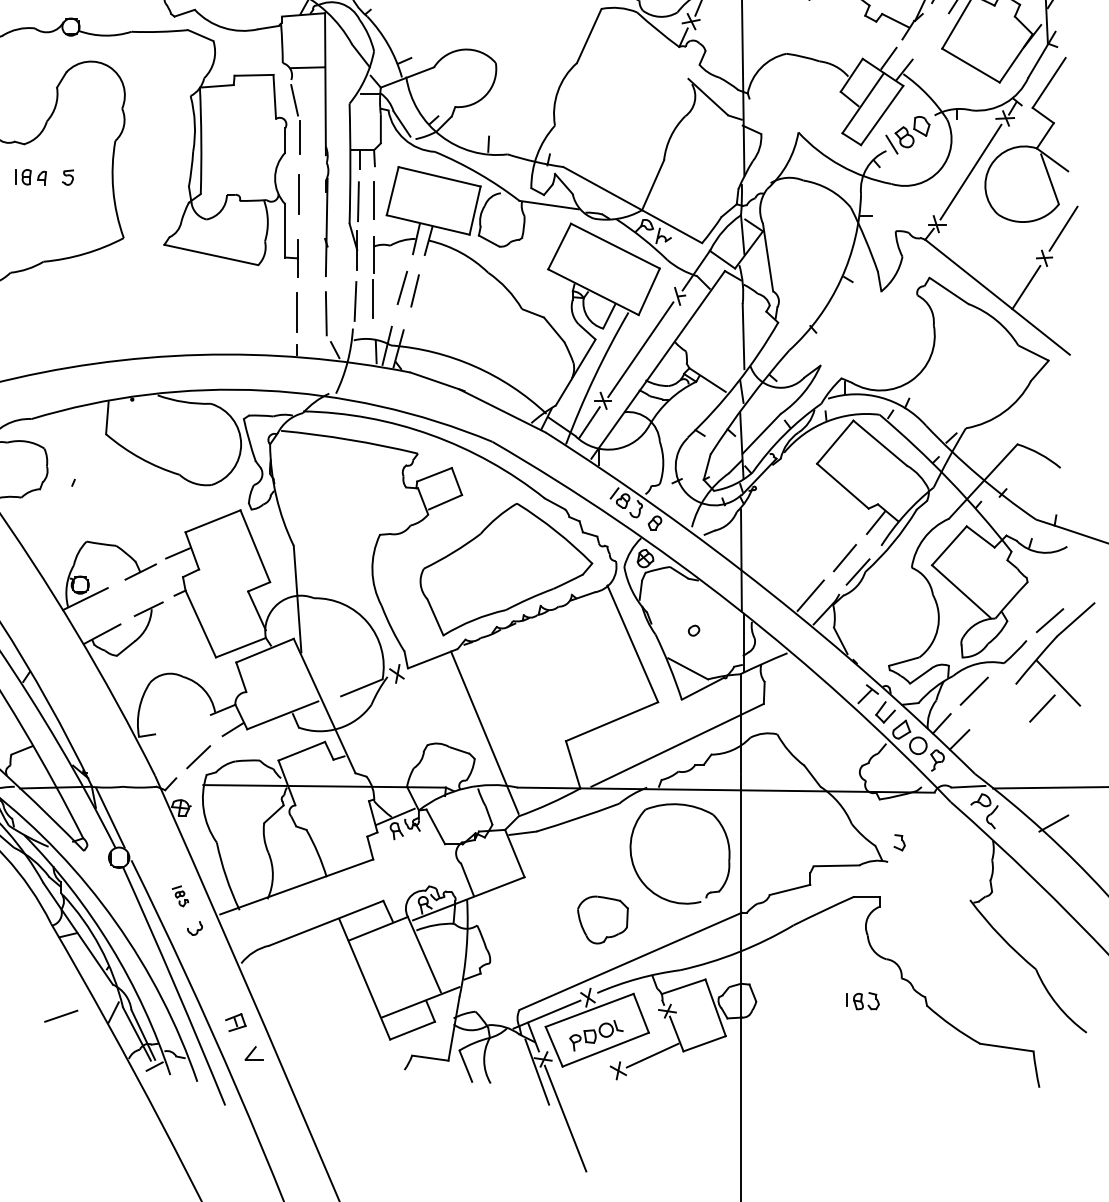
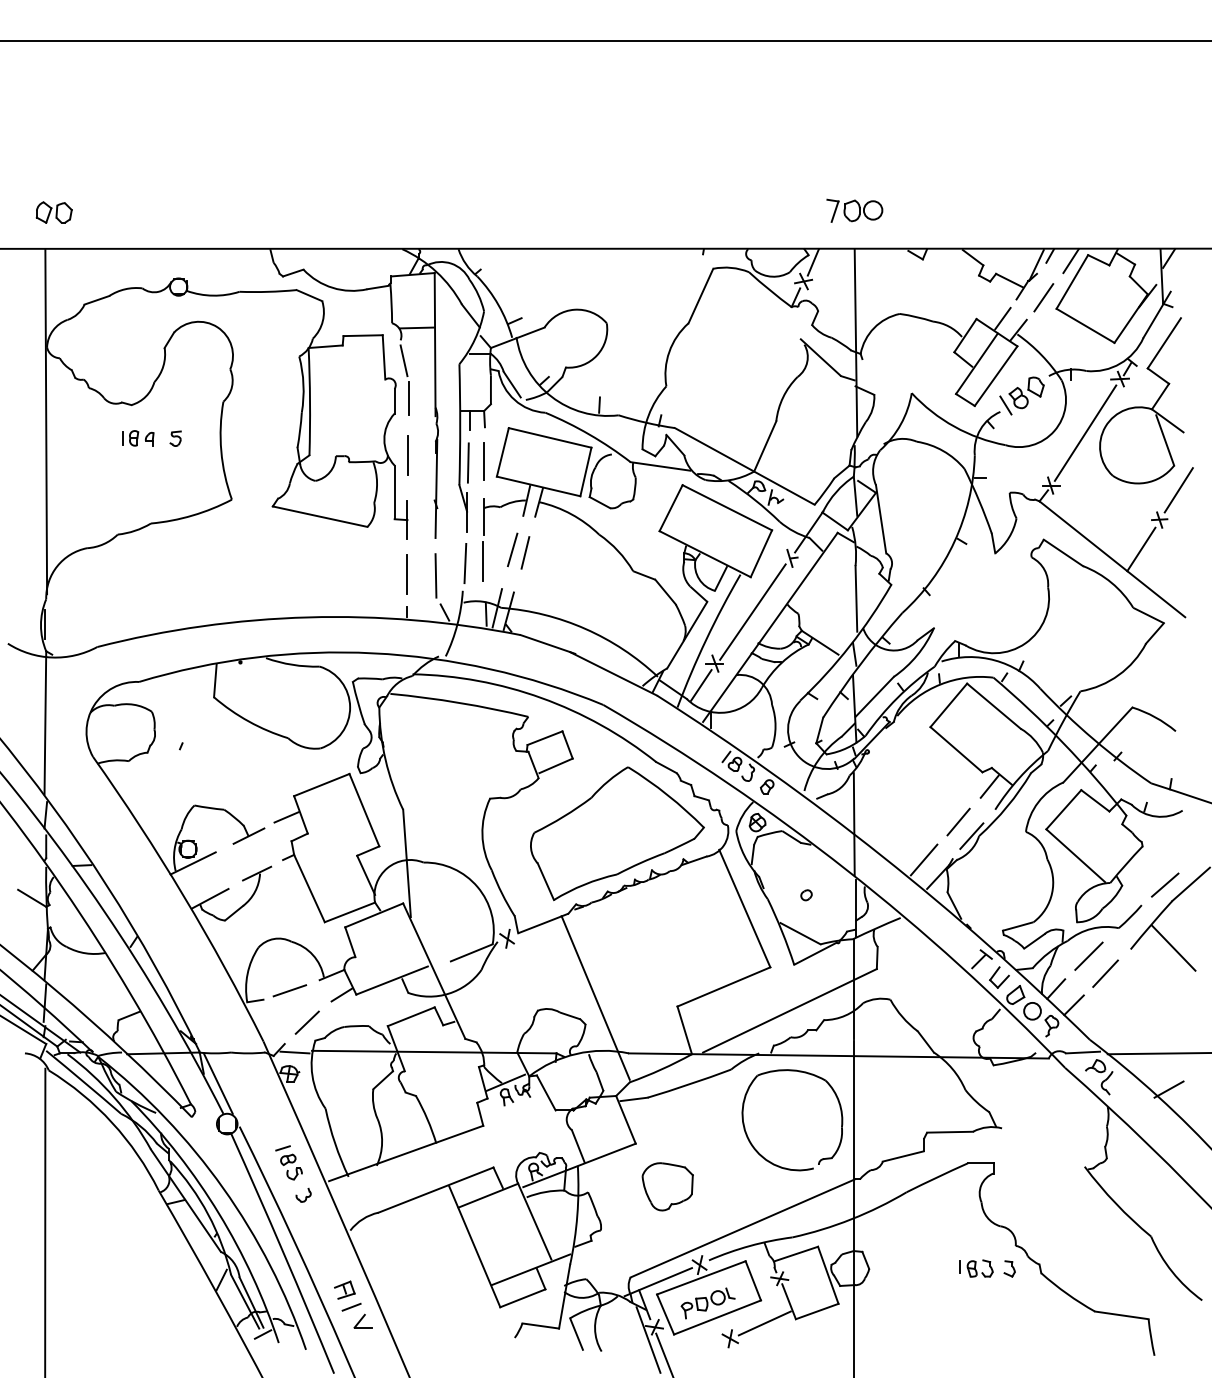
line: (929, 37) -> (1043, 297), added
line: (1042, 708) -> (1105, 973), moved
line: (185, 786) -> (294, 1052), added
part: (899, 842) -> (1009, 1268), moved
part: (179, 895) -> (288, 1162), size x1.67
part: (602, 919) -> (667, 1186), moved
line: (60, 1015) -> (289, 990), moved
line: (242, 1038) -> (351, 1306), added

